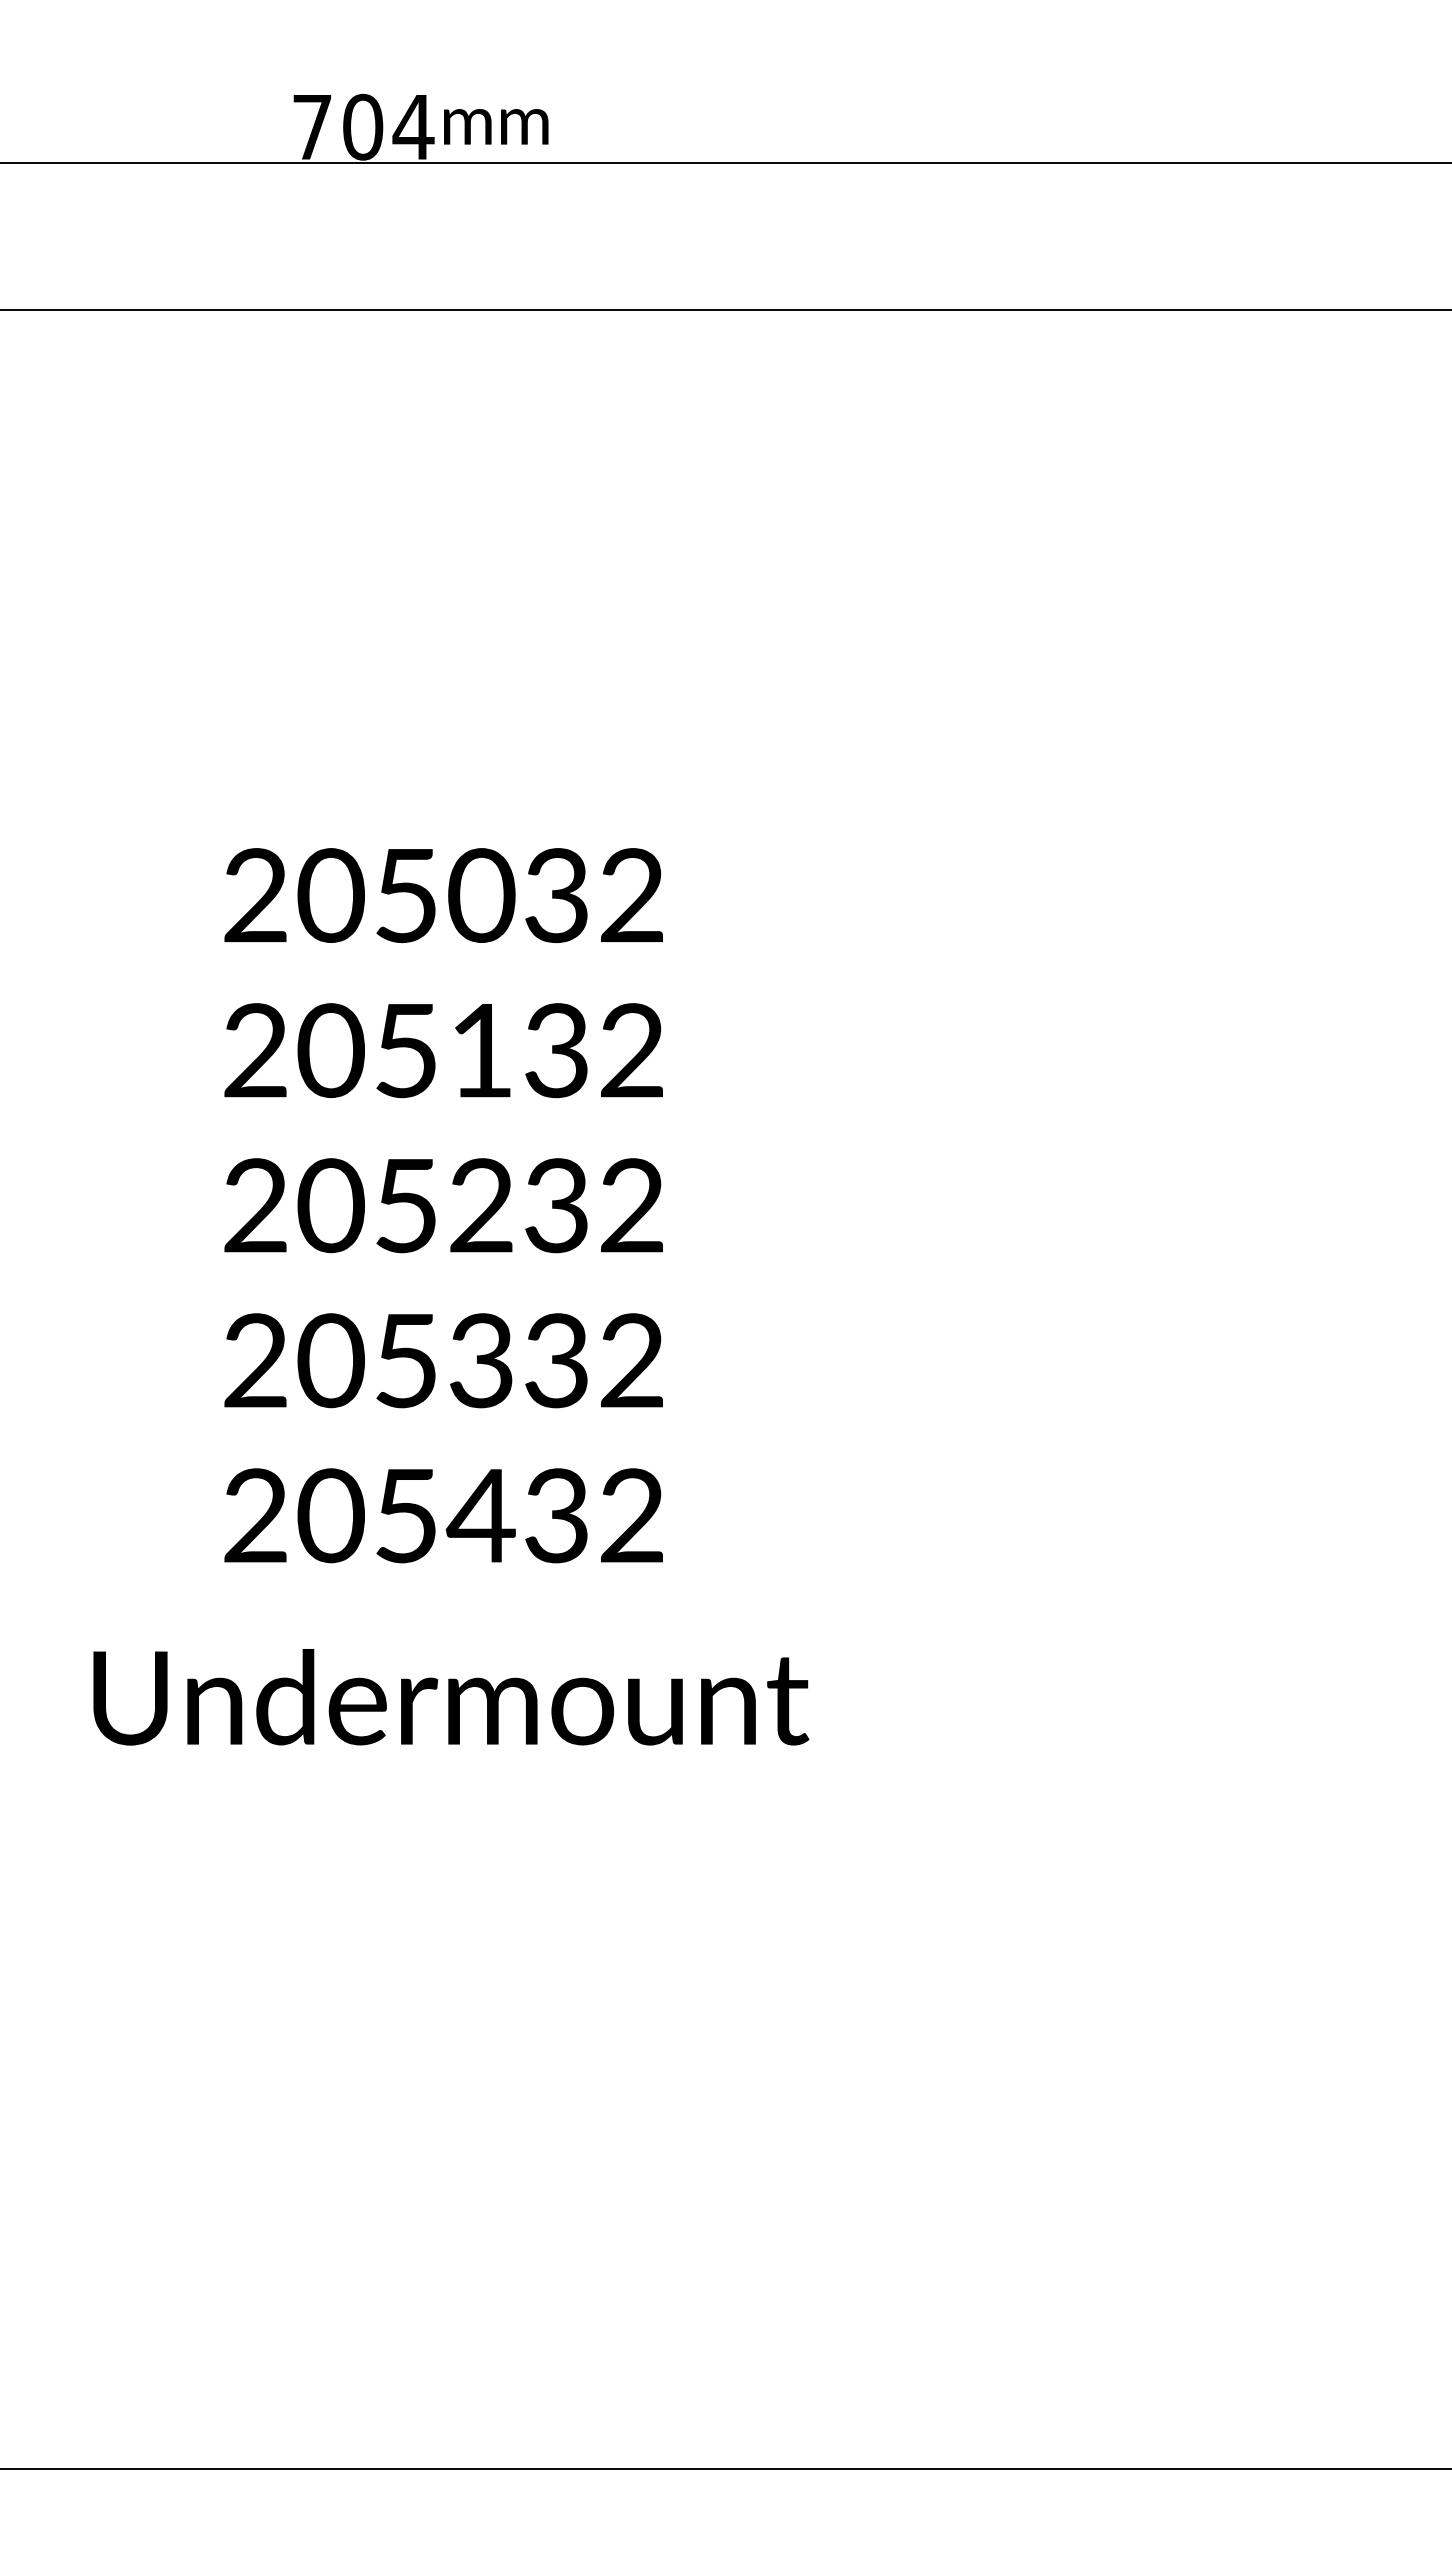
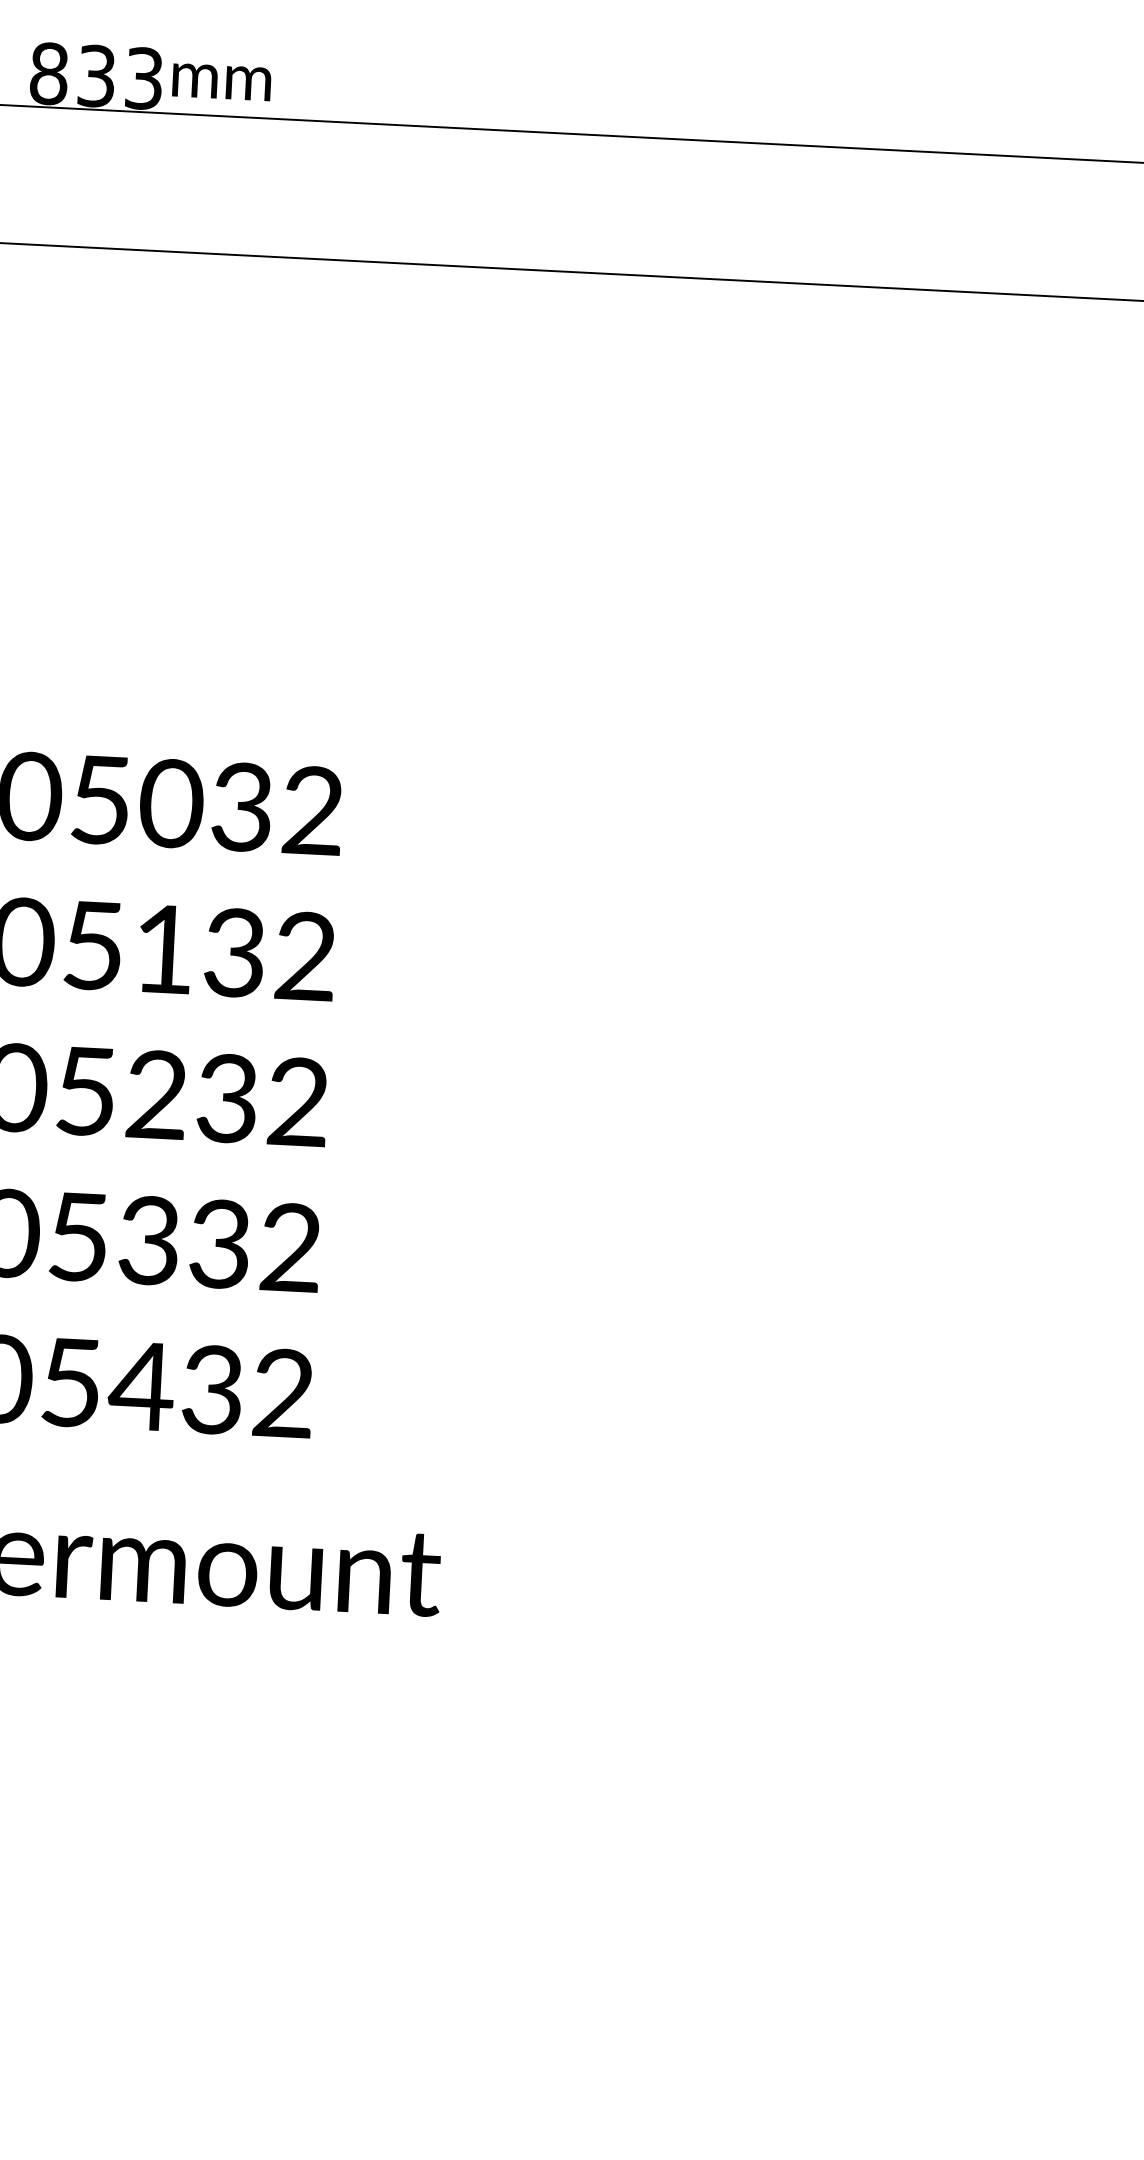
text: (363, 126) -> (97, 75), 704 -> 833

